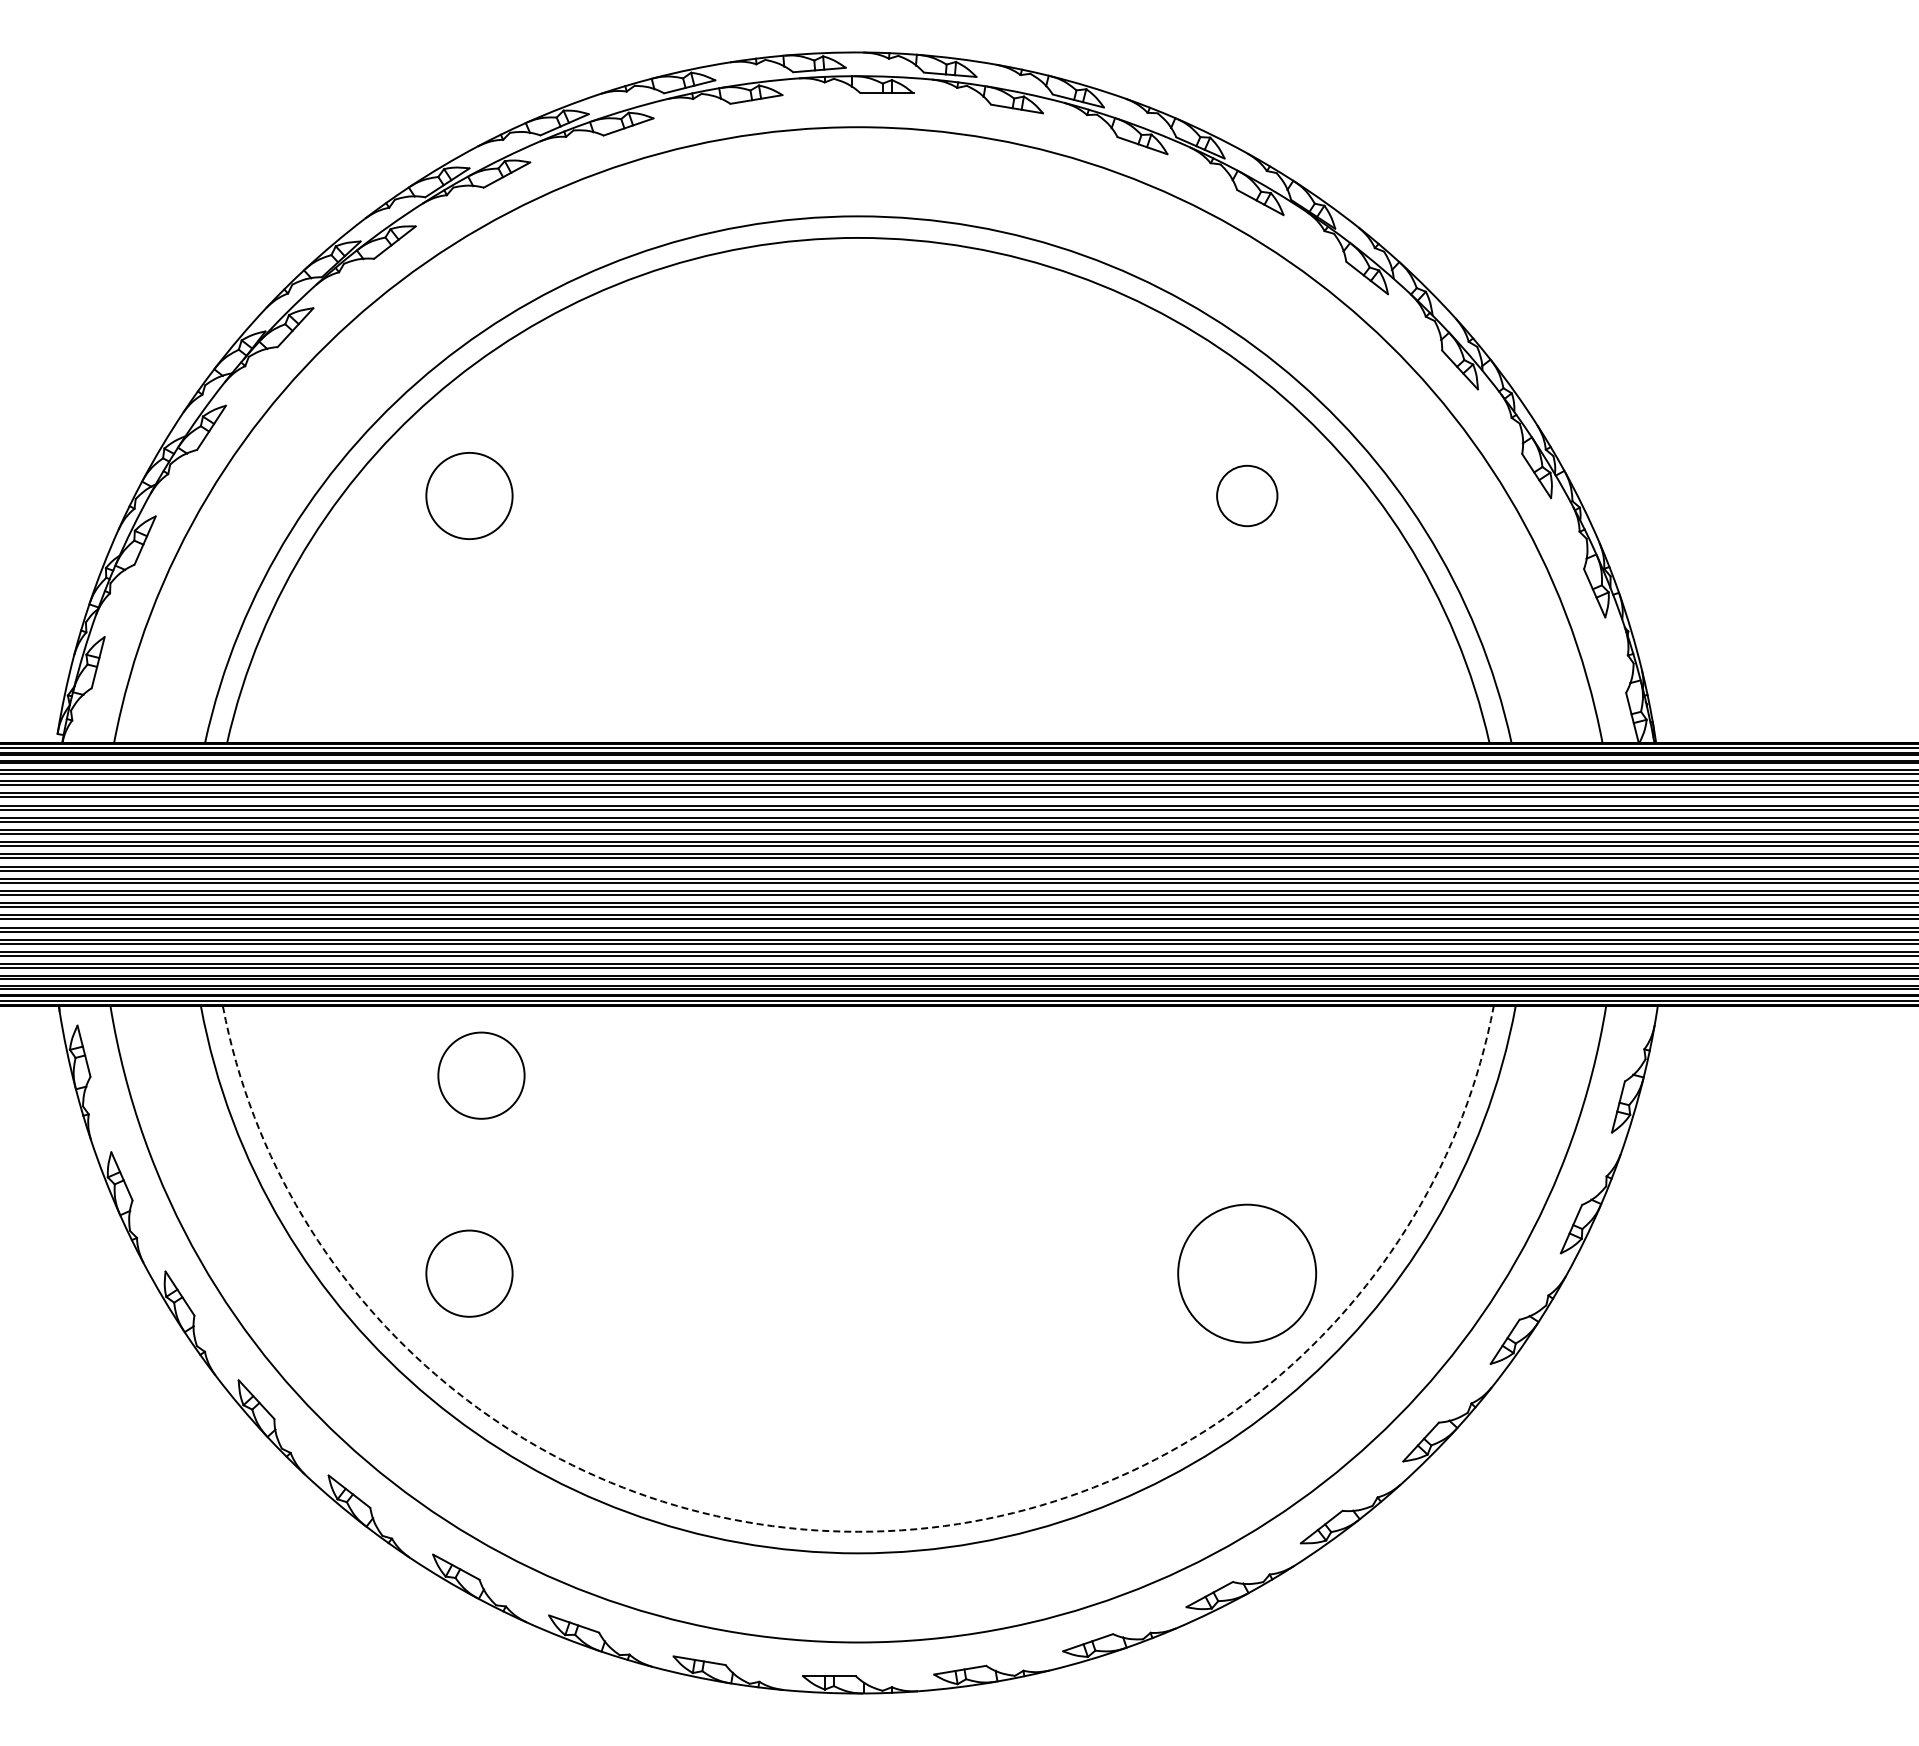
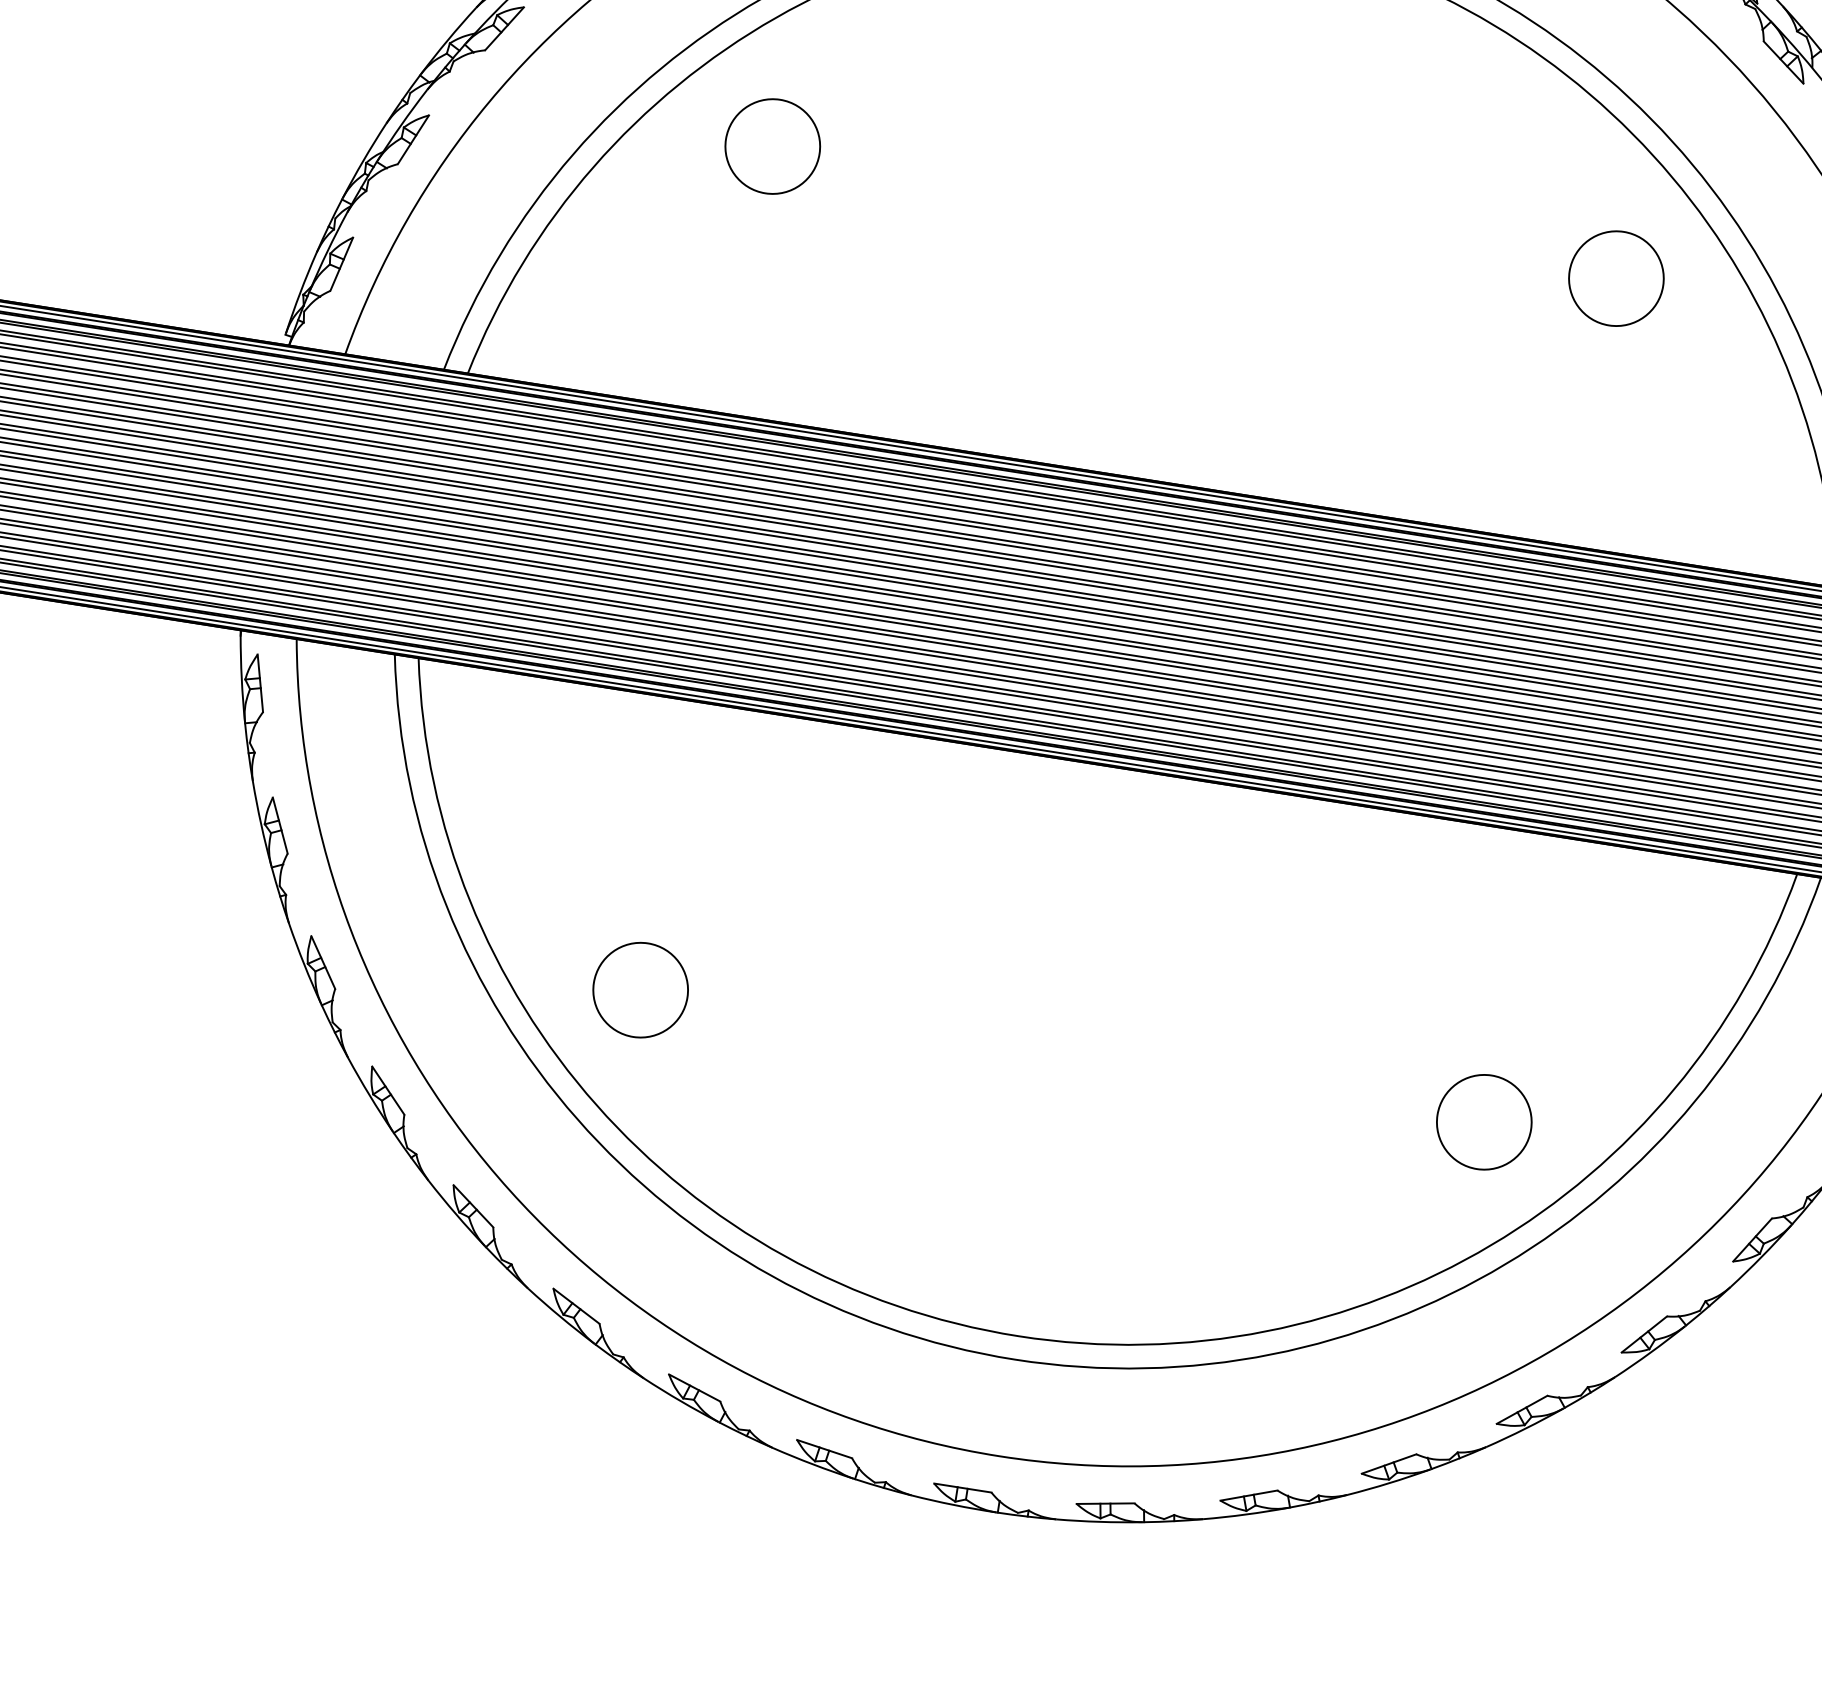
circle: (1247, 495) -> (1616, 278), size x1.43
circle: (481, 1075) -> (687, 777), removed
circle: (1247, 1273) -> (1484, 1122), size x0.62
arc: (858, 1531) -> (1018, 1335), dashed -> solid

